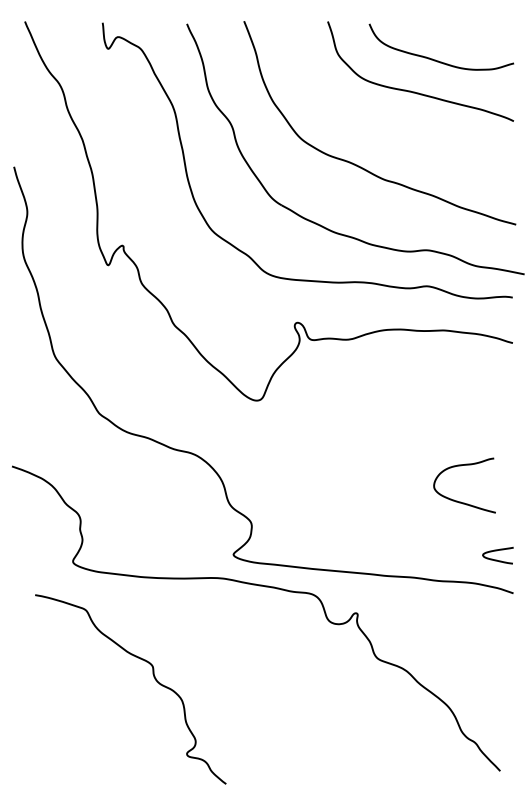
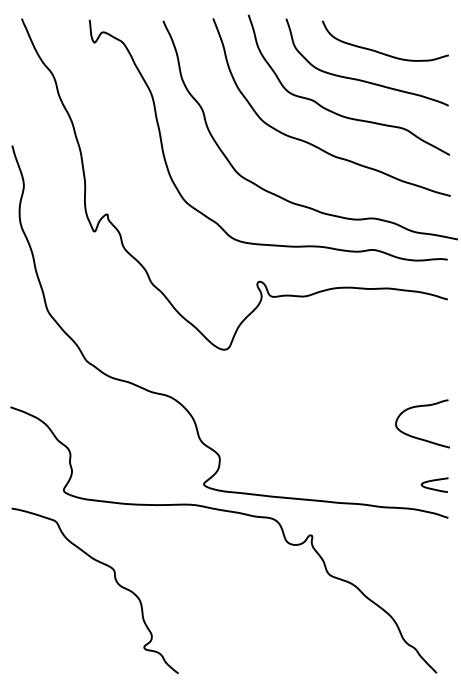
curve: (385, 128) -> (336, 112), added
curve: (459, 501) -> (418, 437), moved
curve: (152, 676) -> (114, 579), moved

